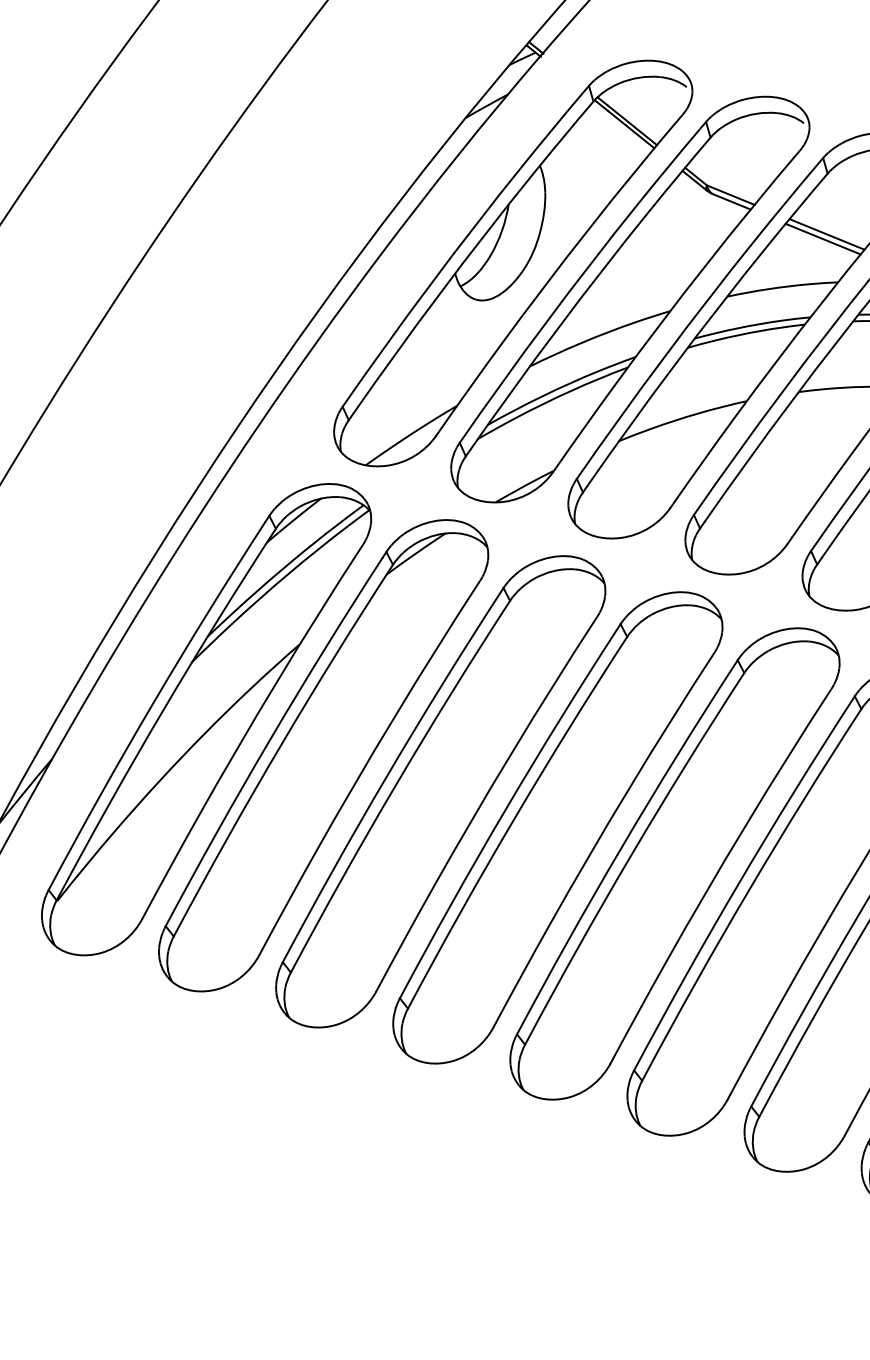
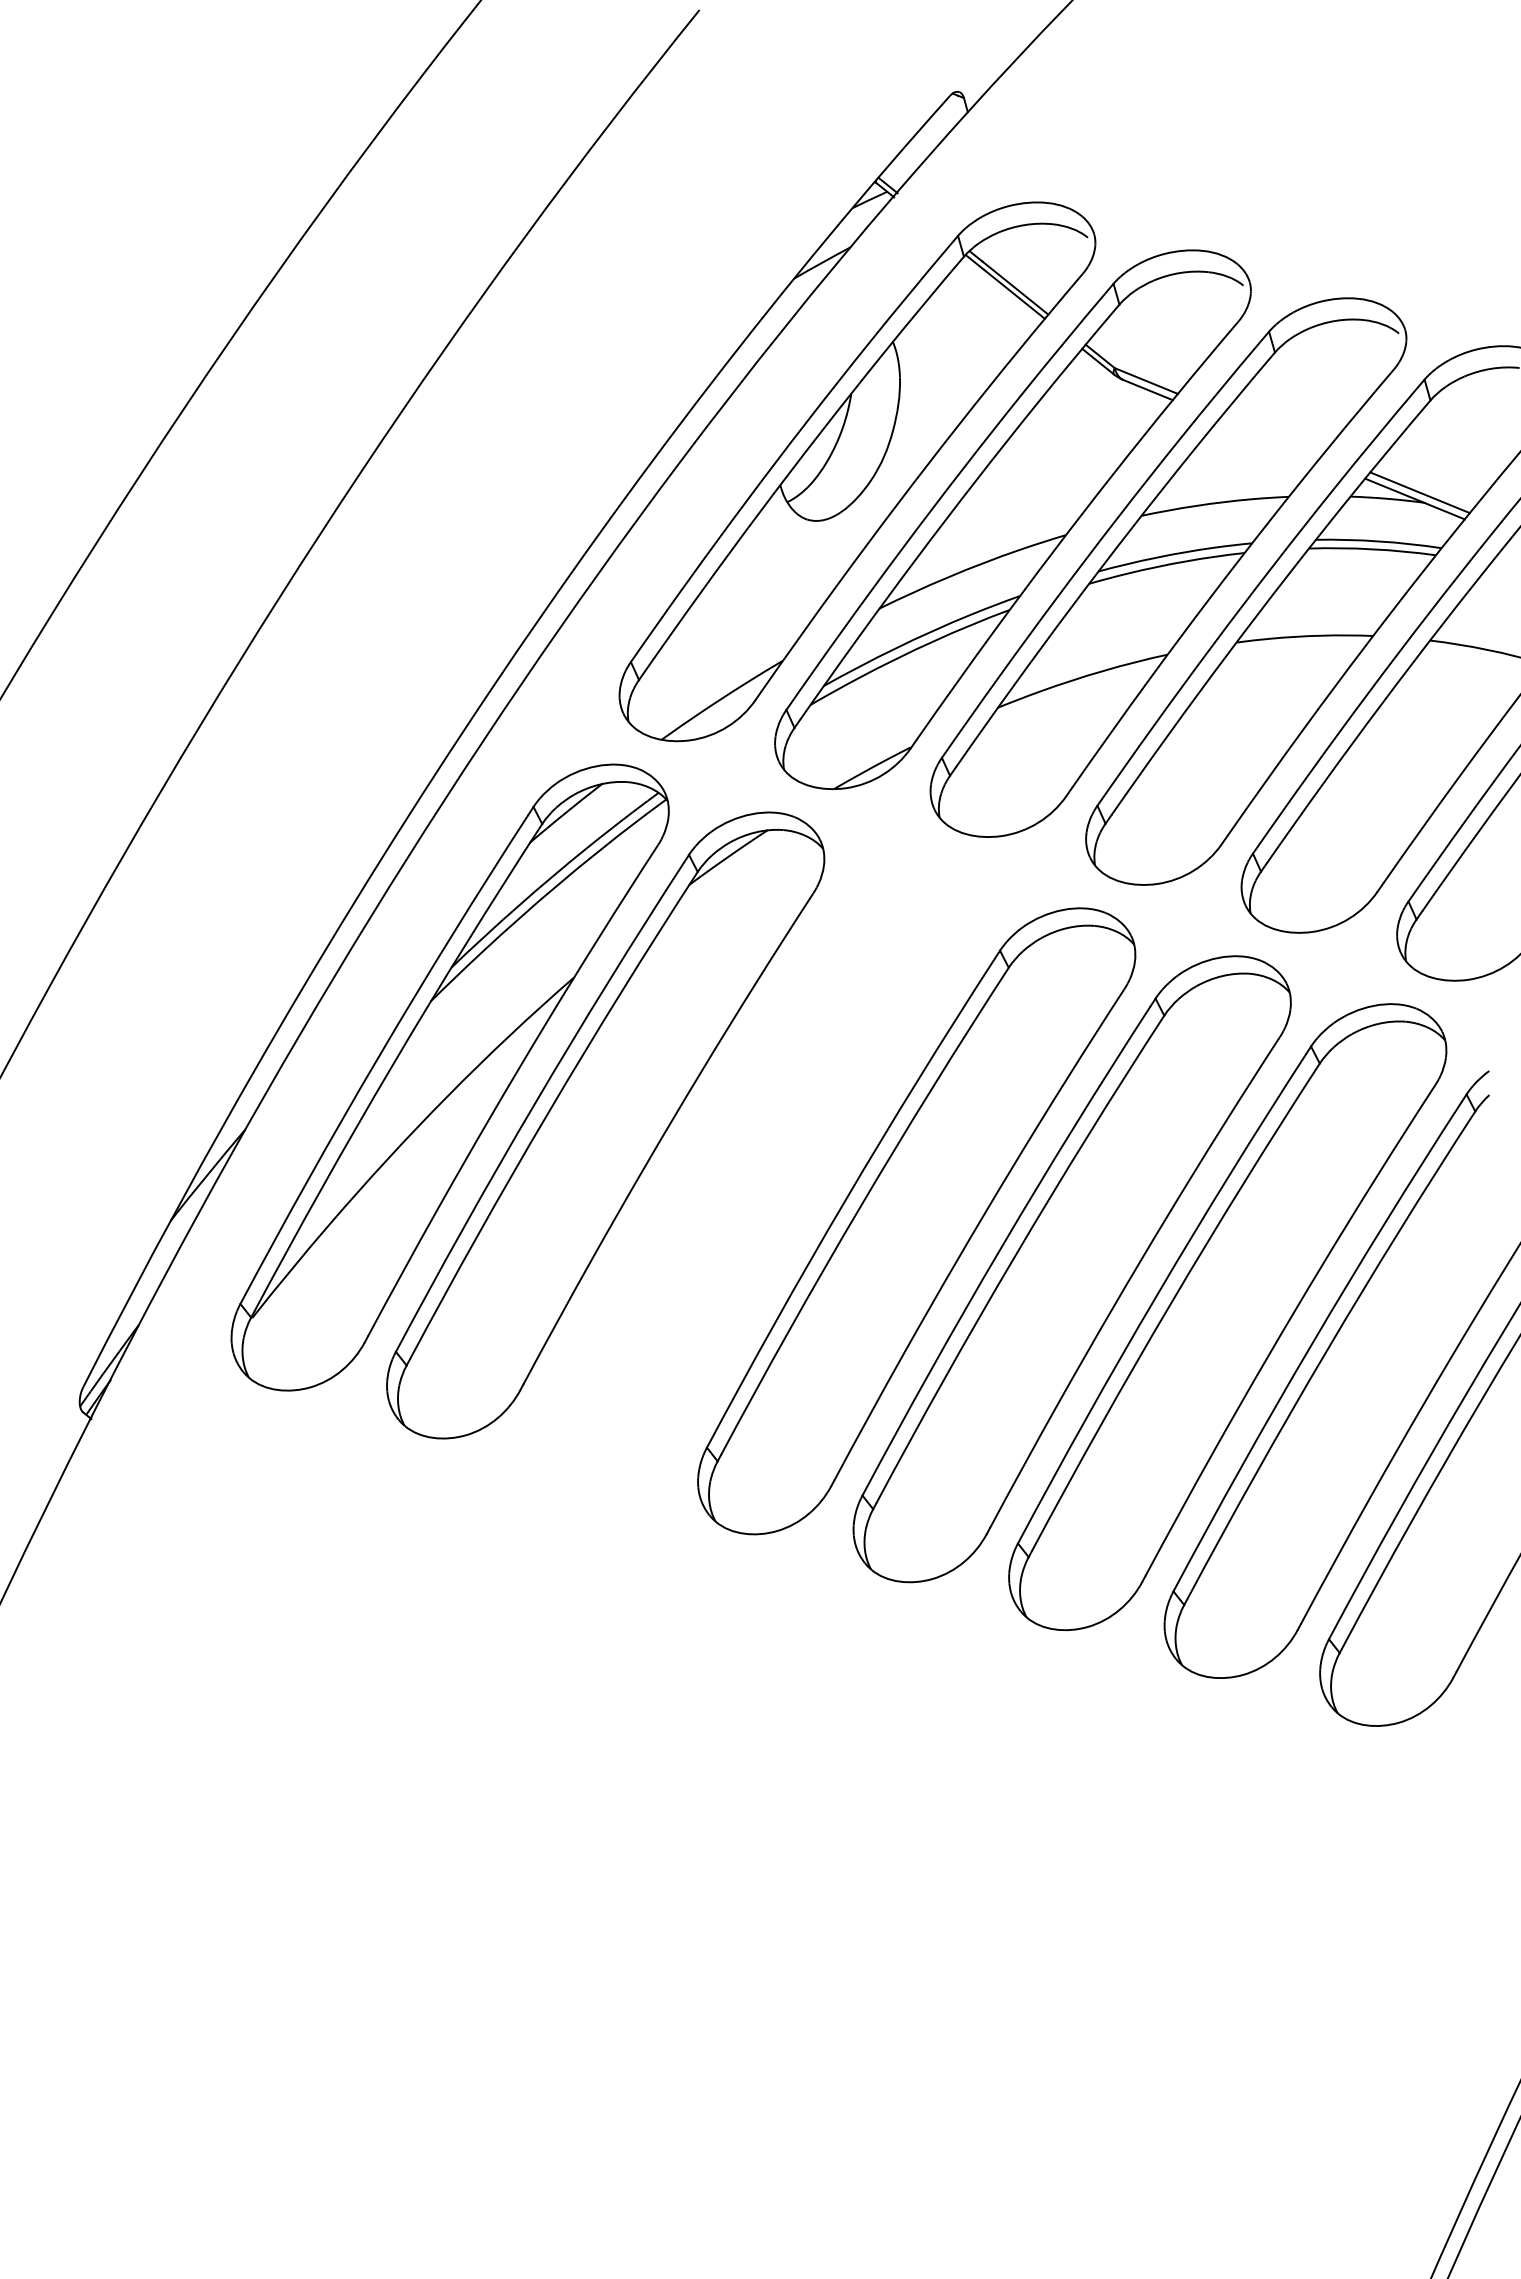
line: (826, 233) -> (1273, 432), removed
line: (822, 239) -> (1268, 439), removed
part: (440, 791) -> (760, 1173), removed

